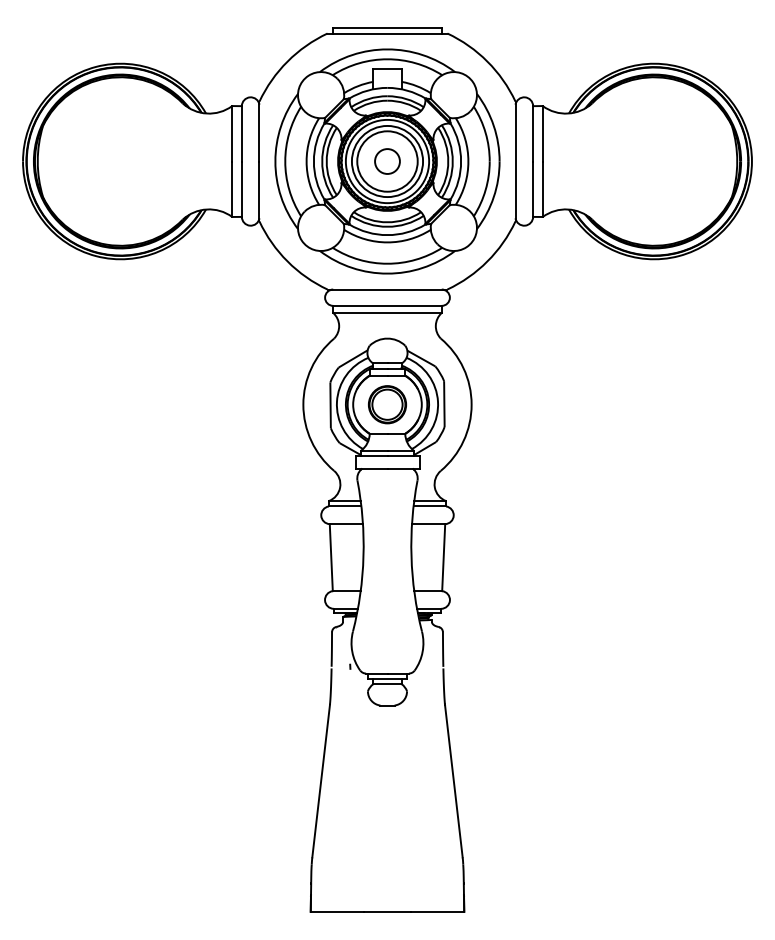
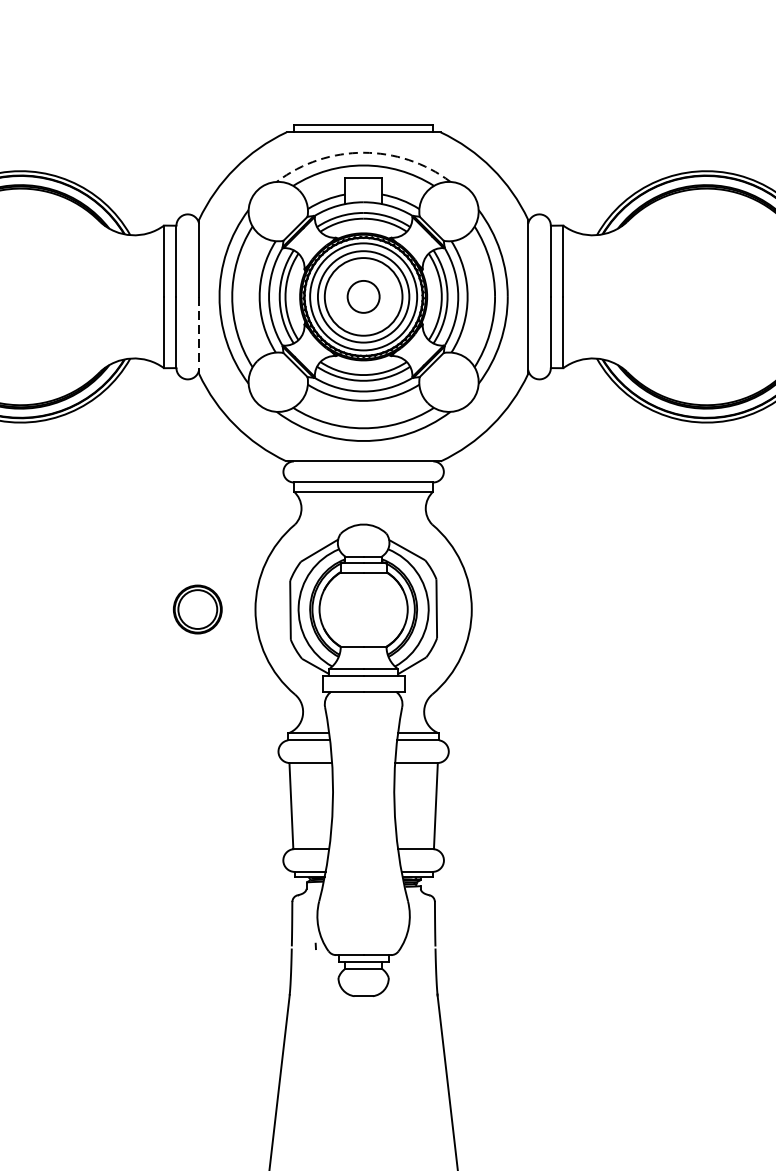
arc: (387, 49) -> (363, 152), solid -> dashed
line: (259, 191) -> (199, 335), solid -> dashed
part: (387, 404) -> (197, 609), moved

